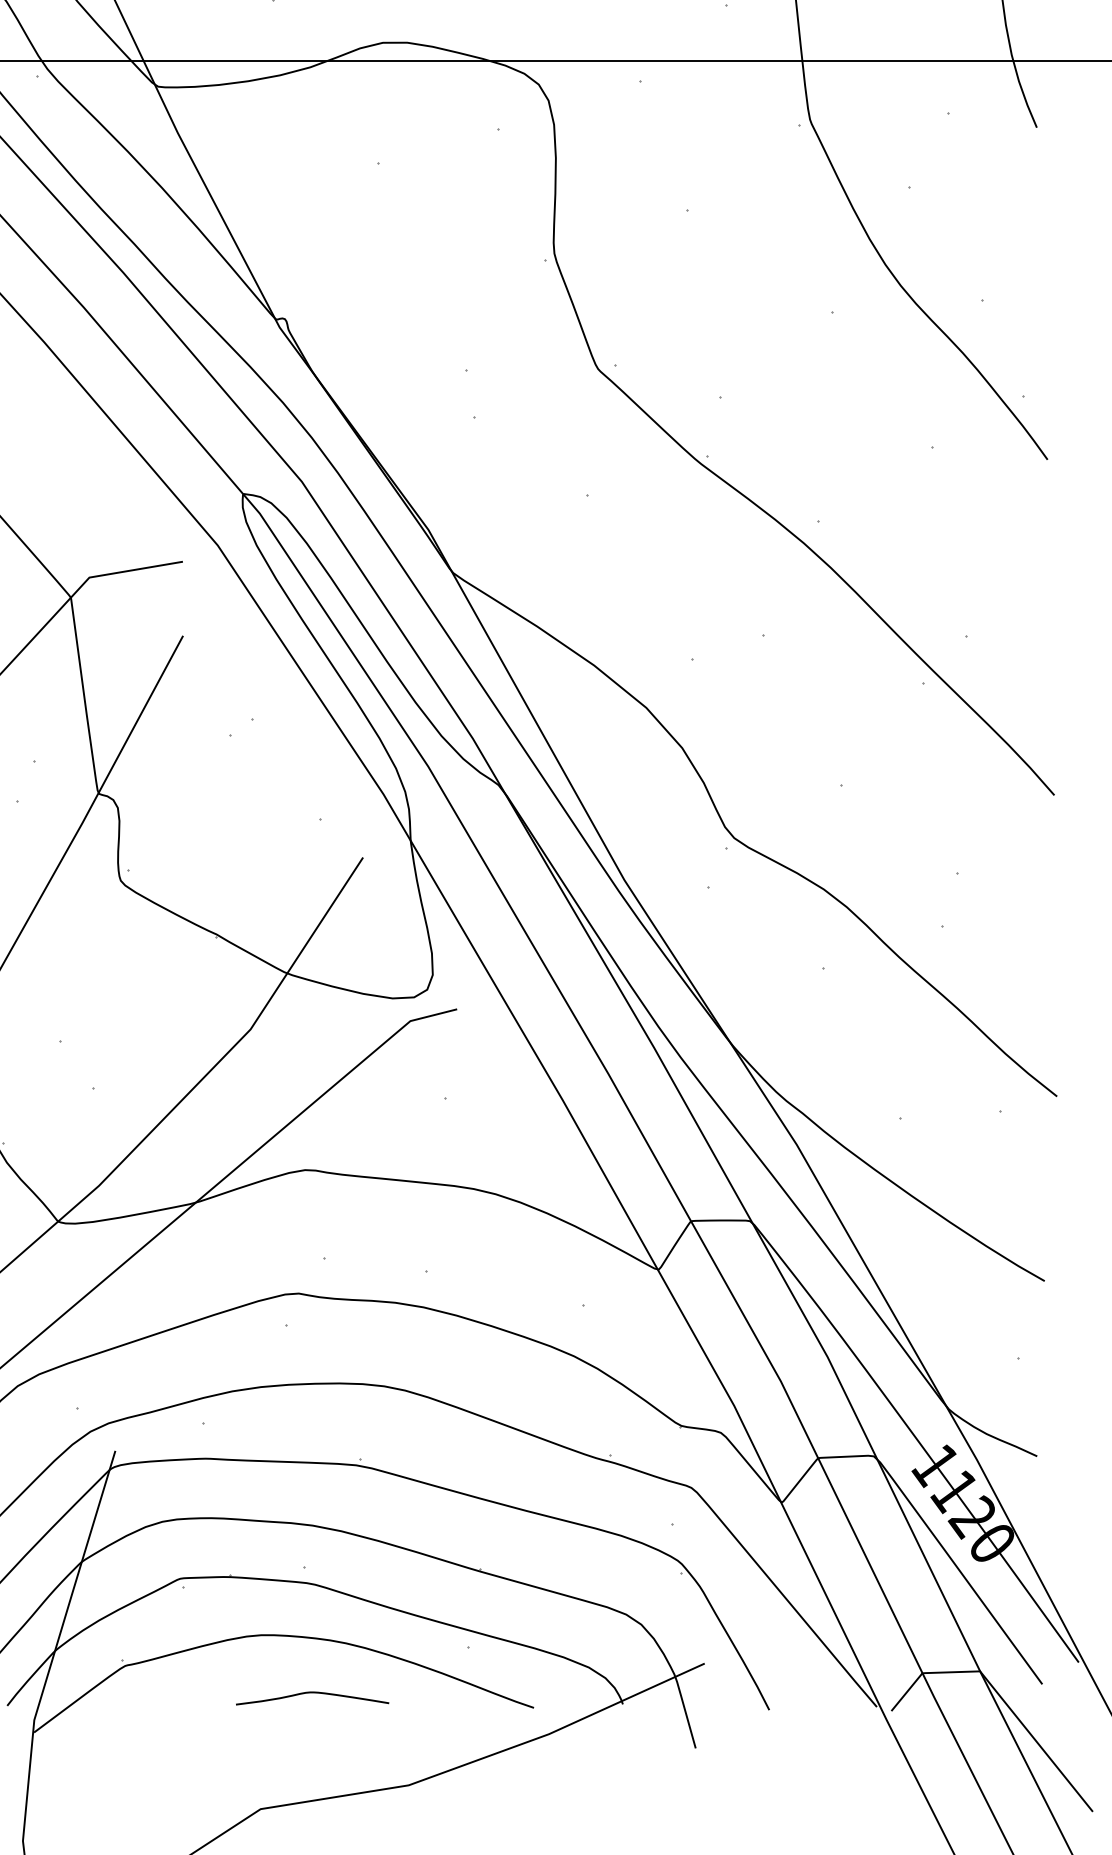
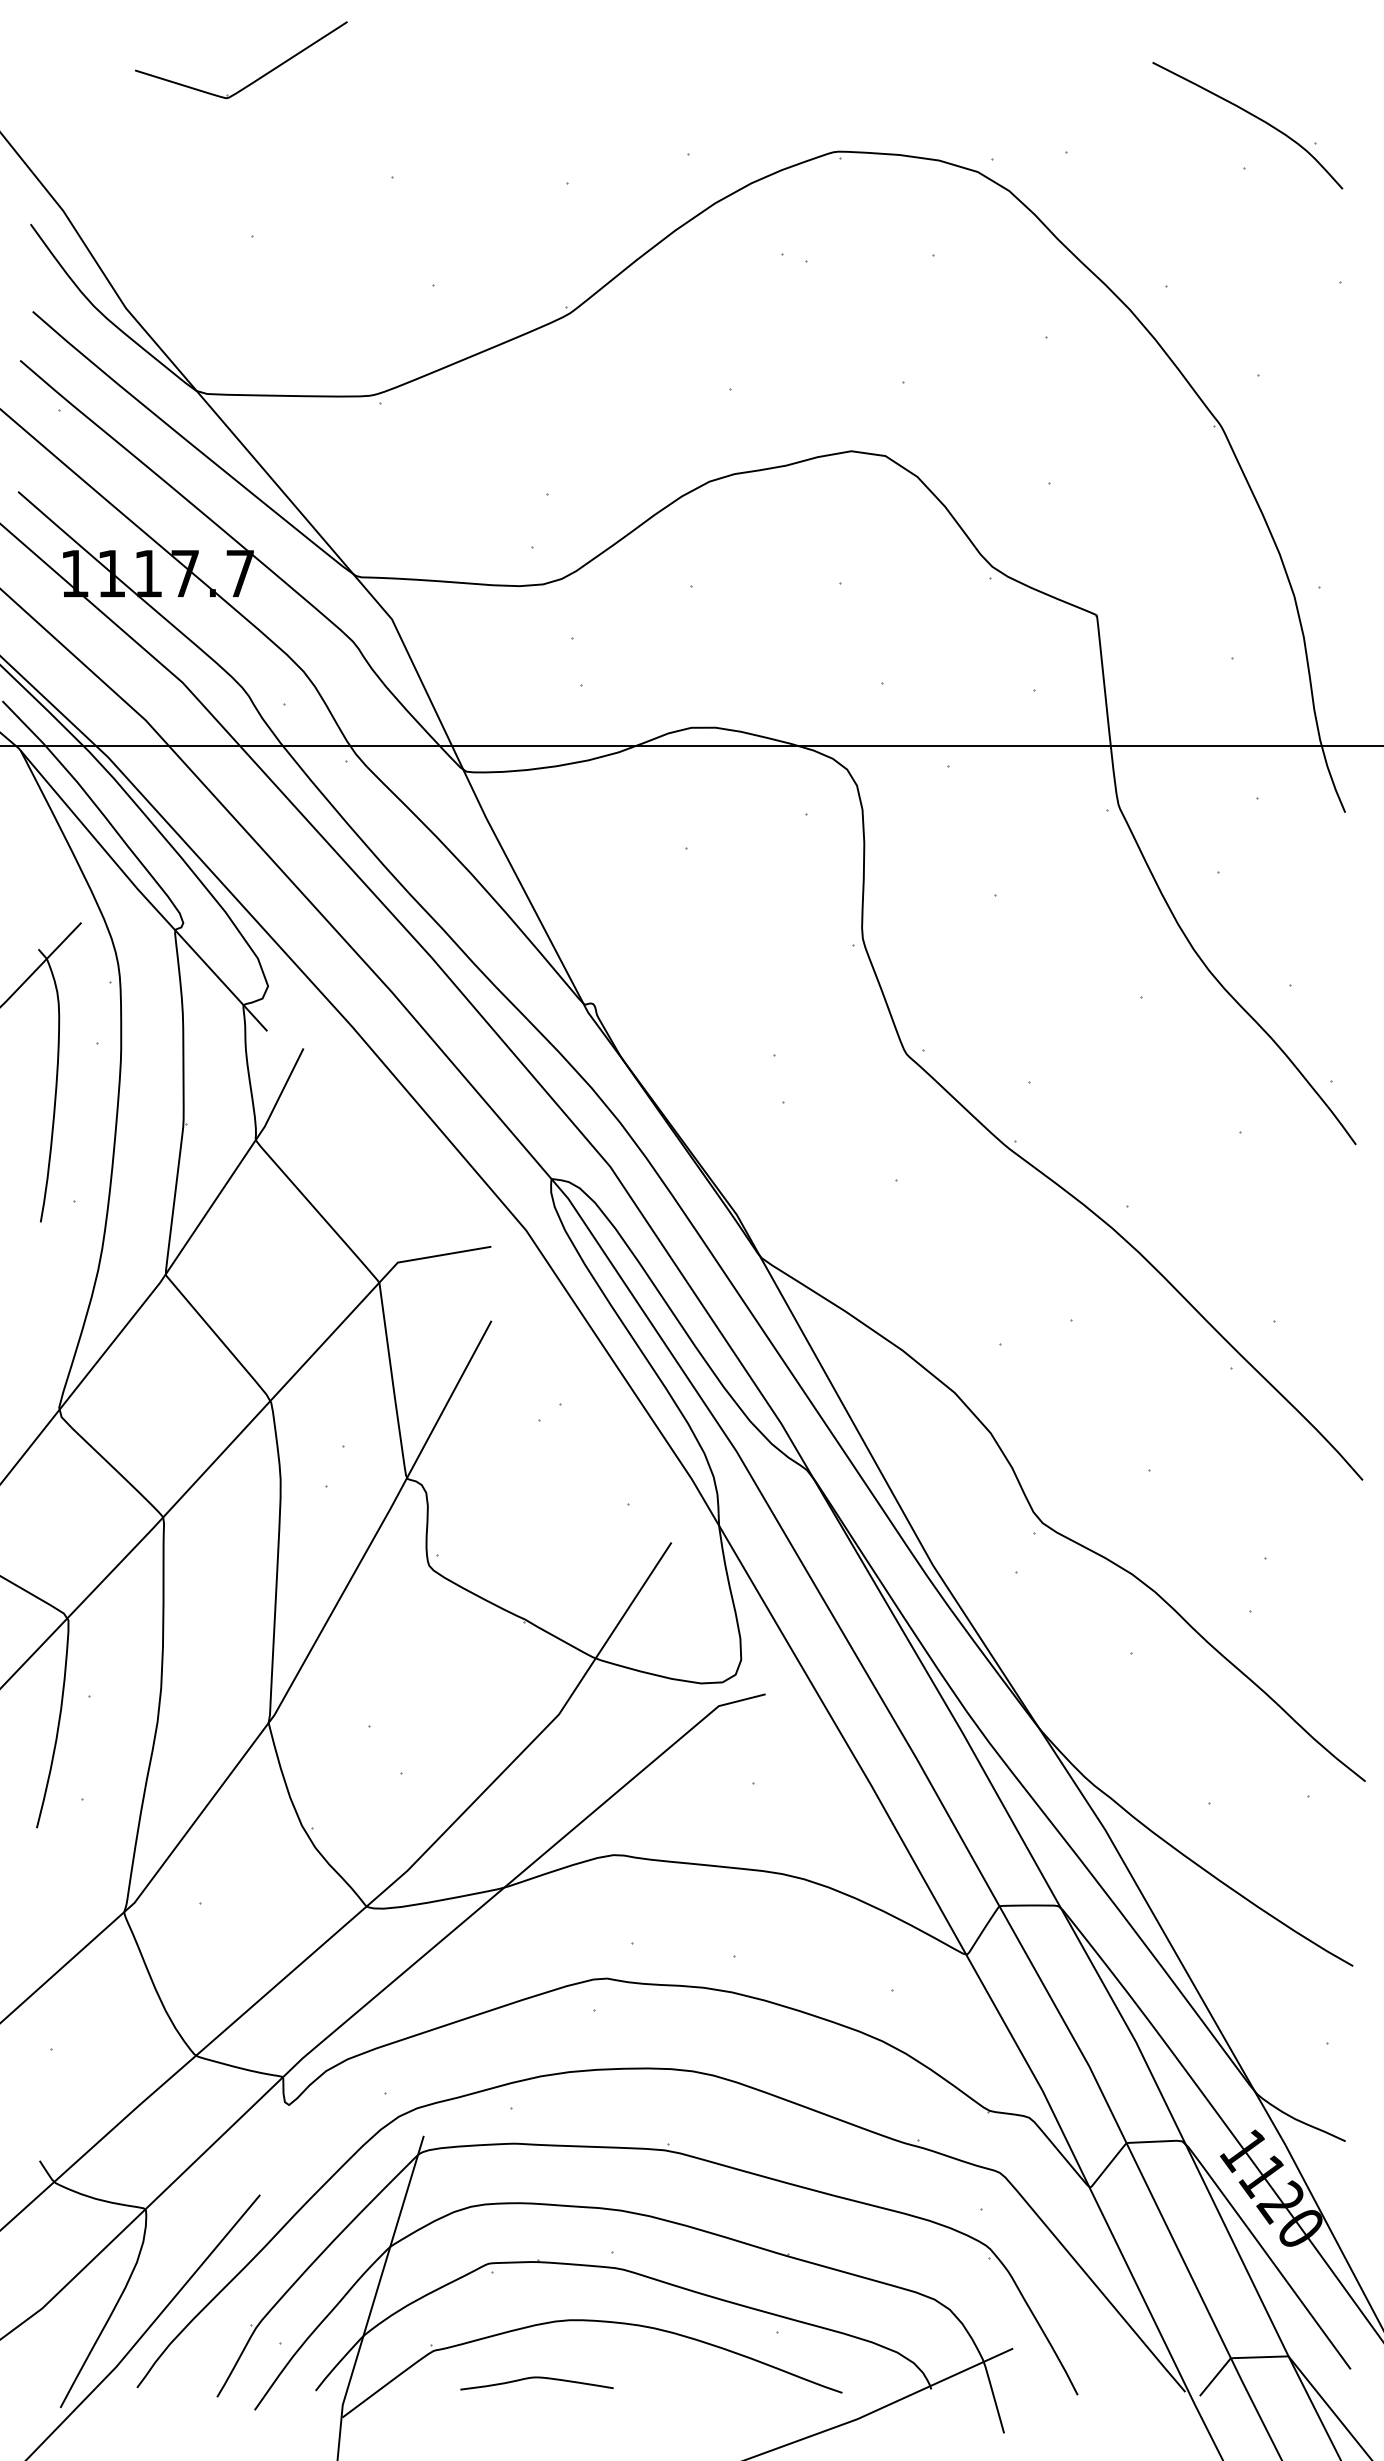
curve: (312, 1693) -> (536, 2378), moved

